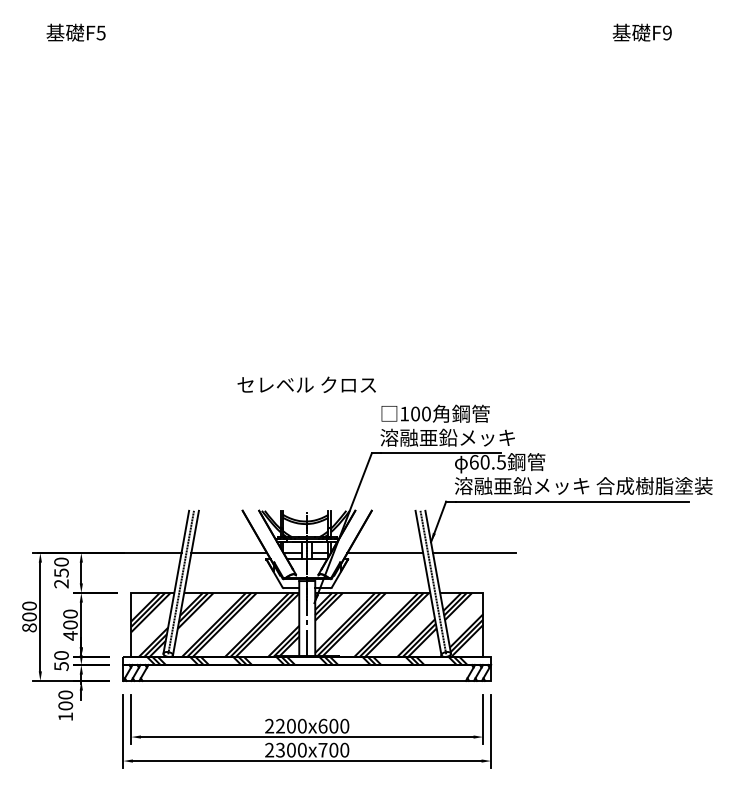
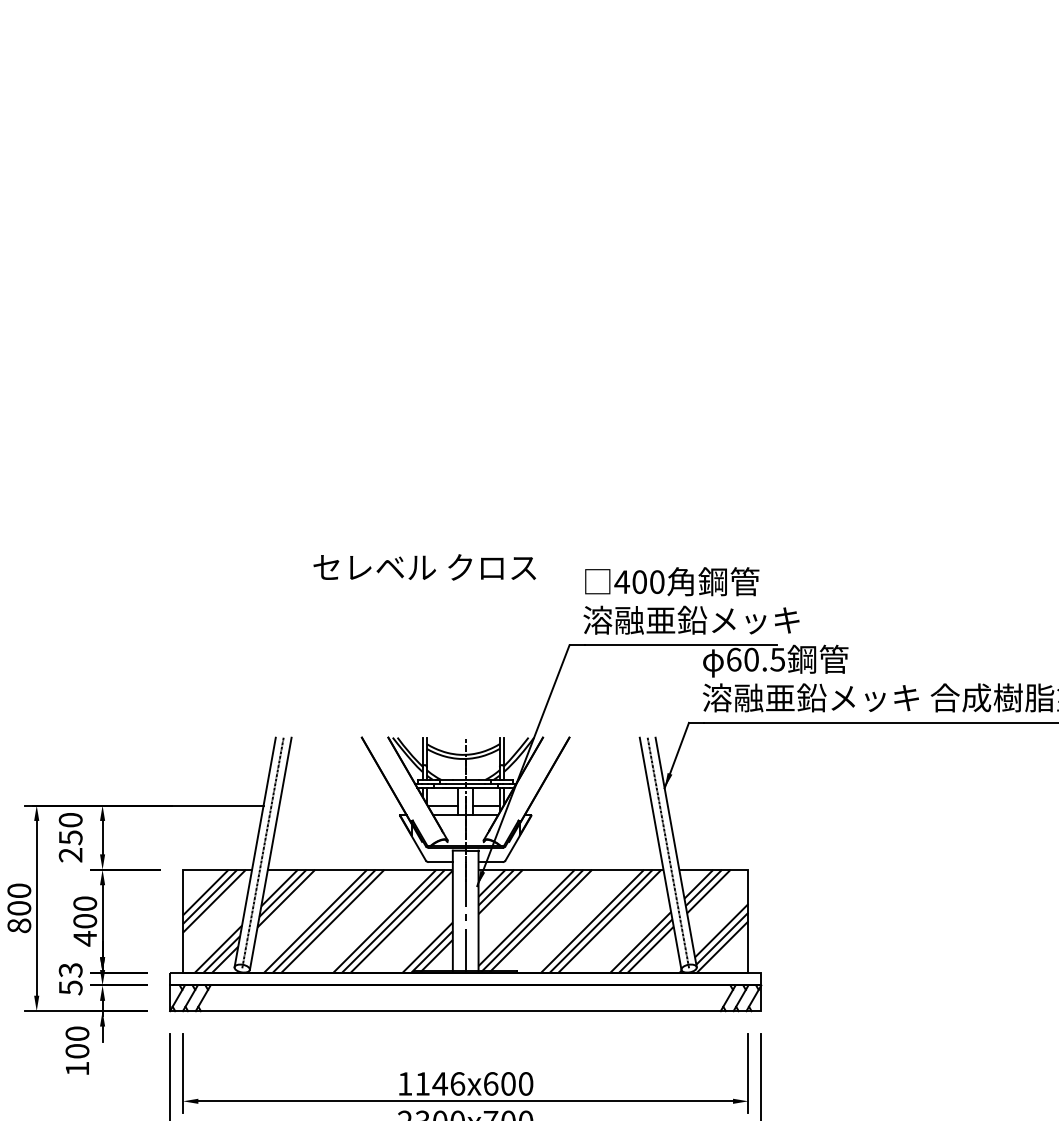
text: (306, 384) -> (424, 566), moved
text: (404, 413) -> (622, 581), 100 -> 400
line: (229, 553) -> (340, 806), removed
line: (385, 553) -> (591, 806), removed
line: (474, 553) -> (734, 806), removed
text: (61, 655) -> (70, 970), 50 -> 53
hatch: (307, 660) -> (466, 978), removed
text: (285, 725) -> (430, 1082), 2200x600 -> 1146x600

